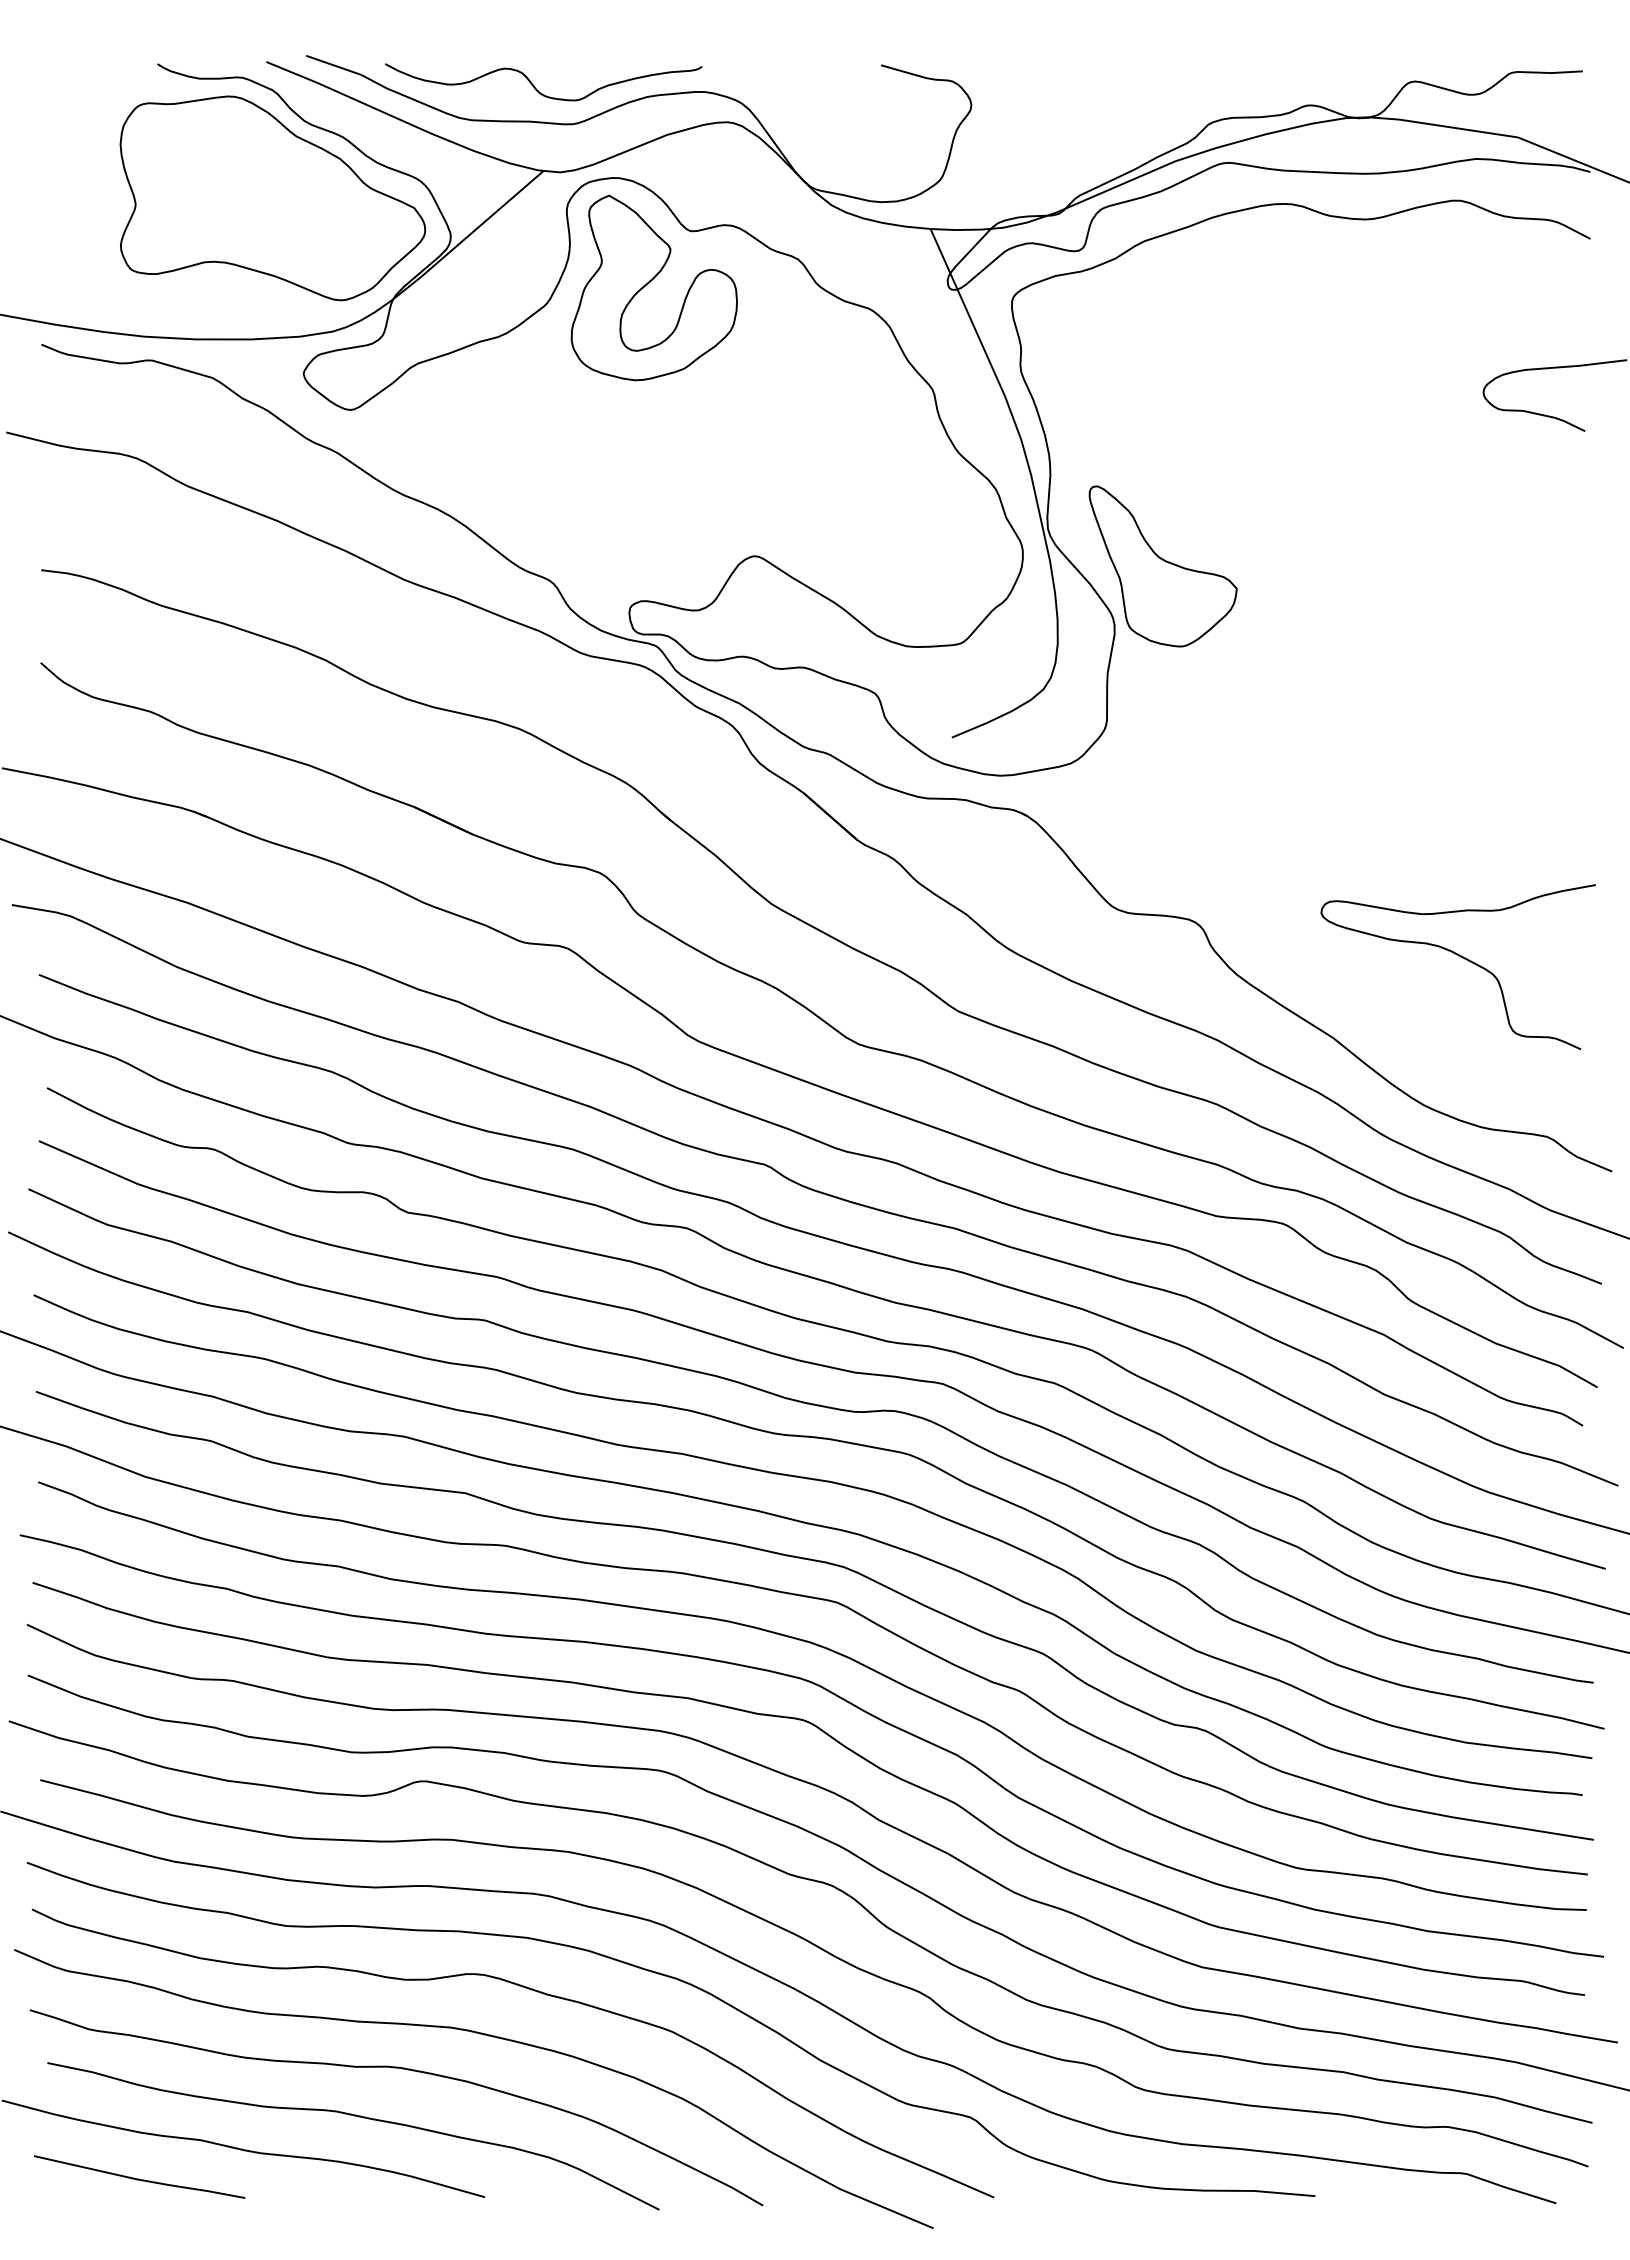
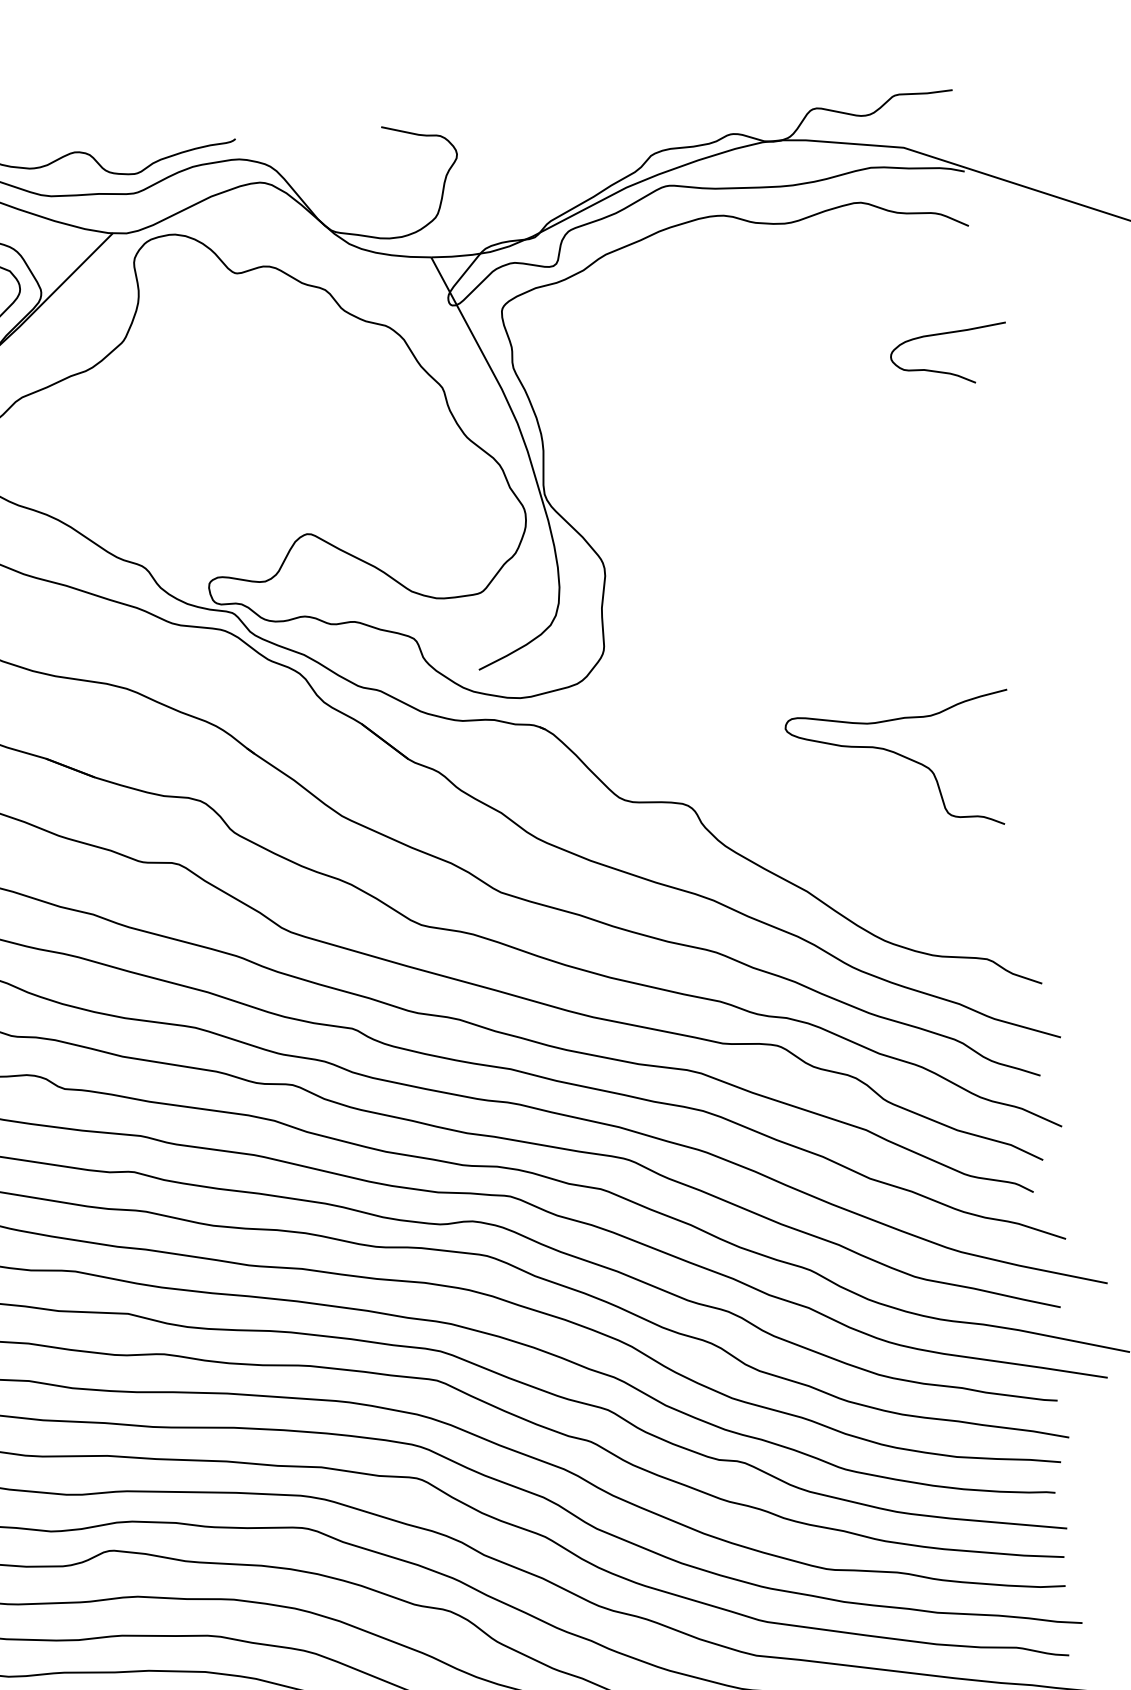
part: (653, 287) -> (209, 321), removed
part: (1162, 566) -> (640, 518), removed
curve: (1462, 958) -> (903, 757), moved

